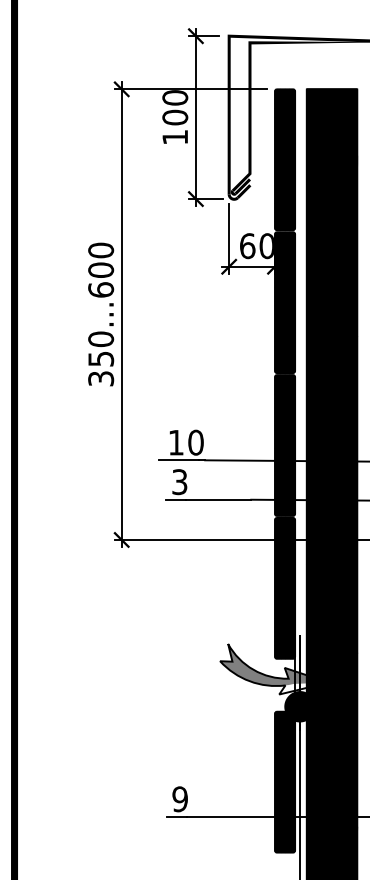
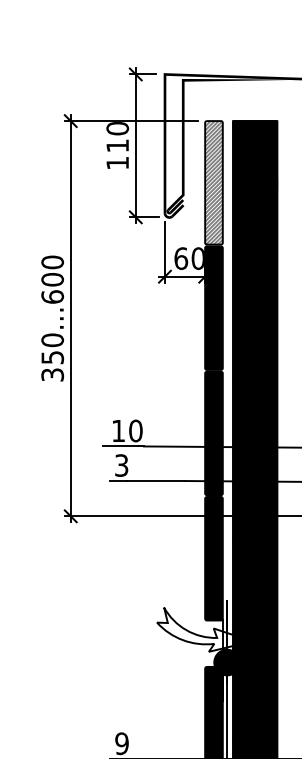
text: (175, 117) -> (117, 145), 100 -> 110
fill: (284, 159) -> (213, 182), removed
fill: (274, 664) -> (204, 625), removed

